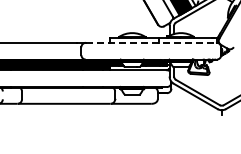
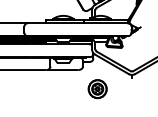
line: (151, 42) -> (78, 23), dashed -> solid
part: (176, 128) -> (97, 88), added

